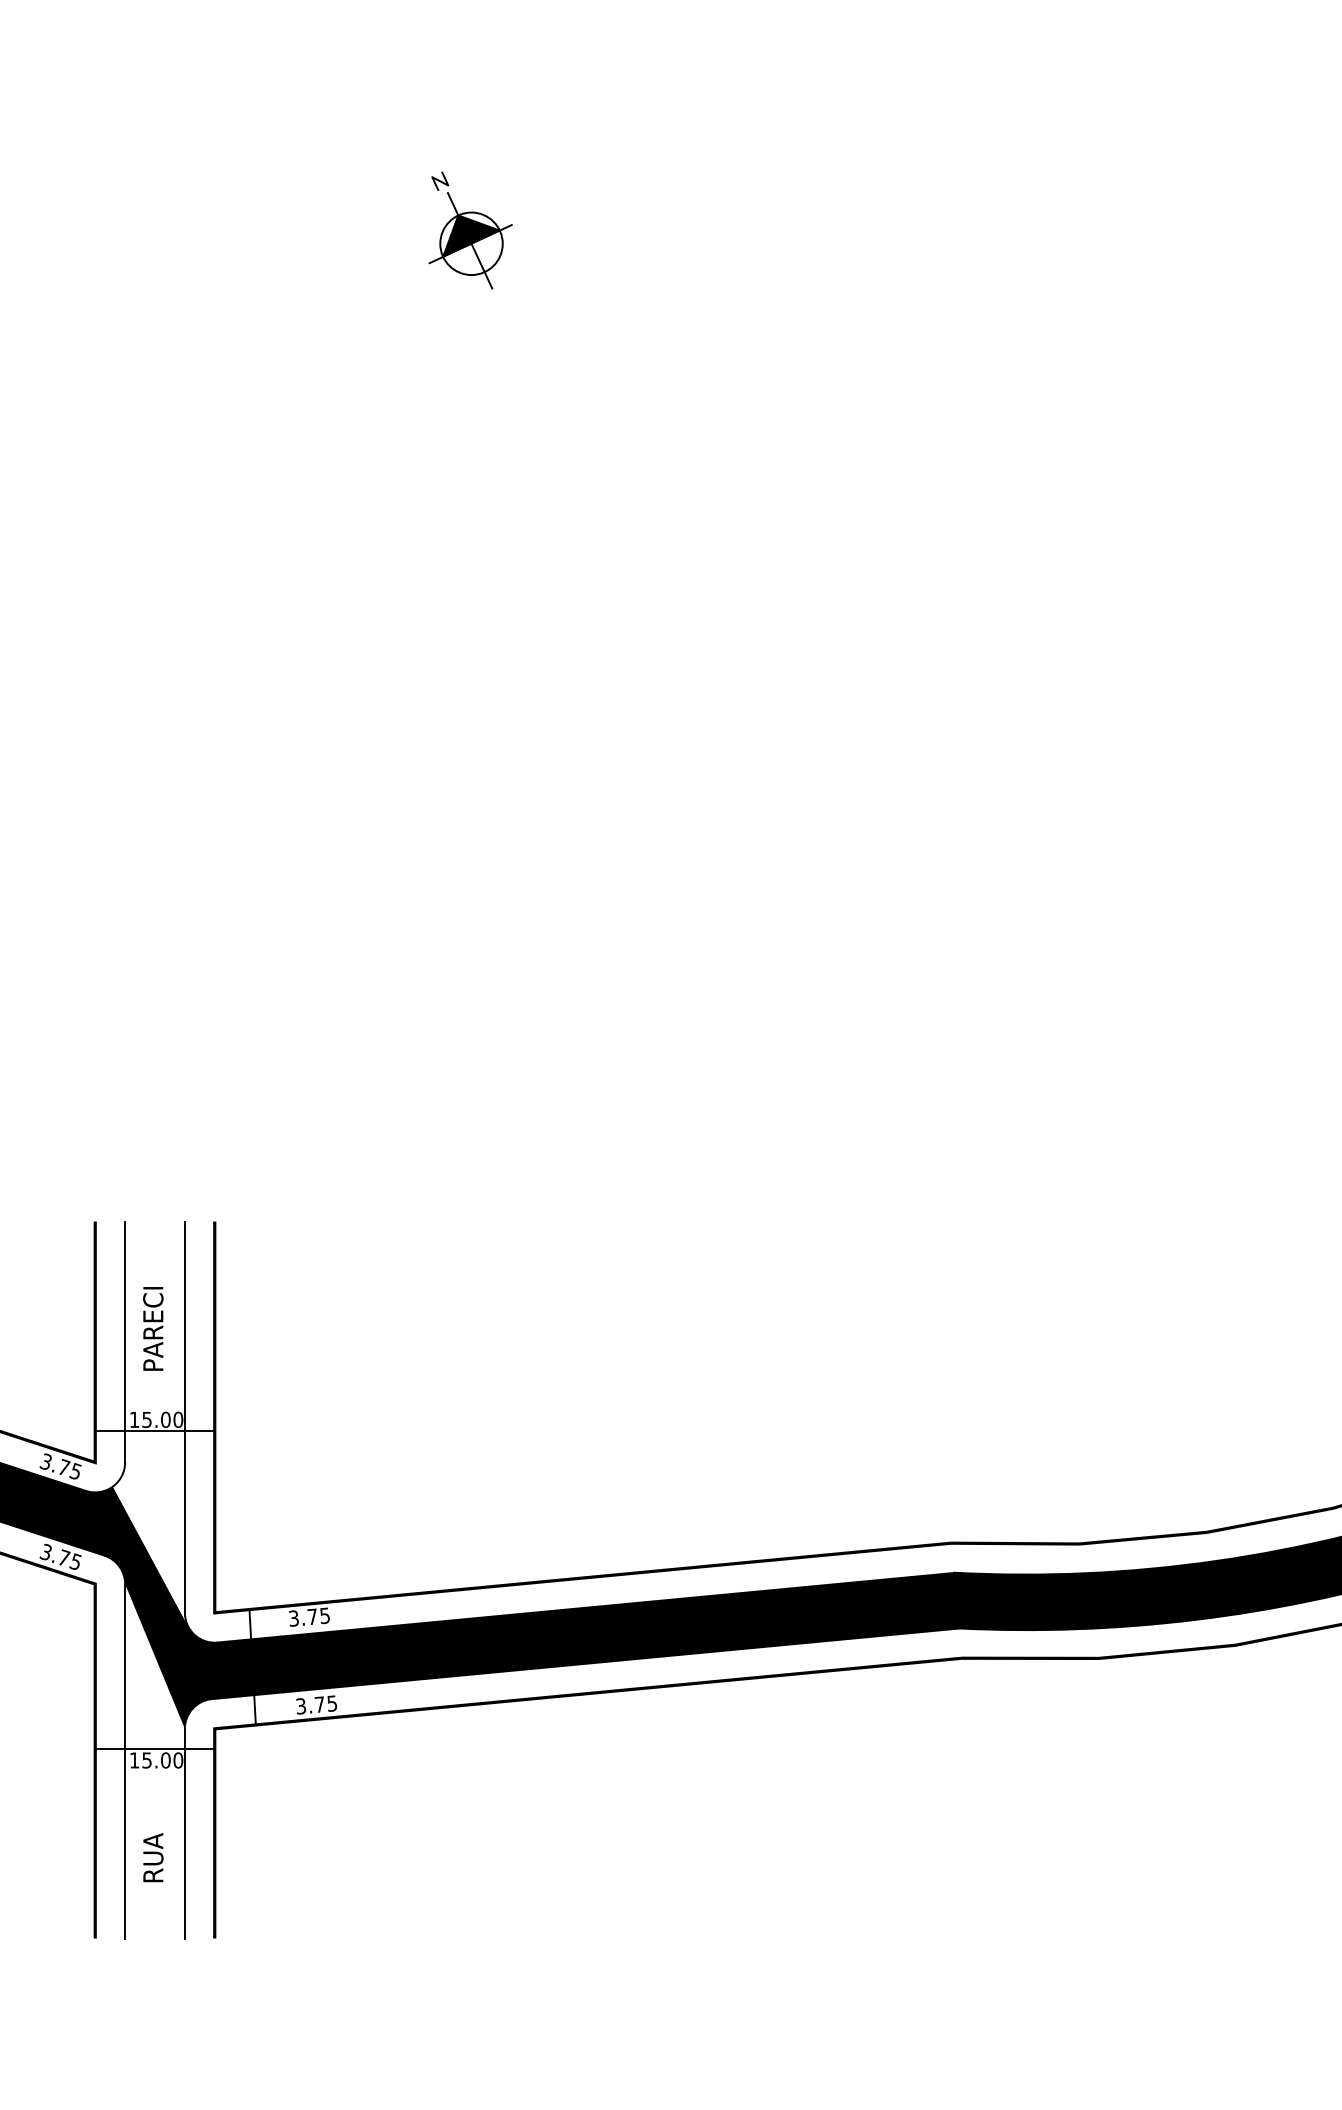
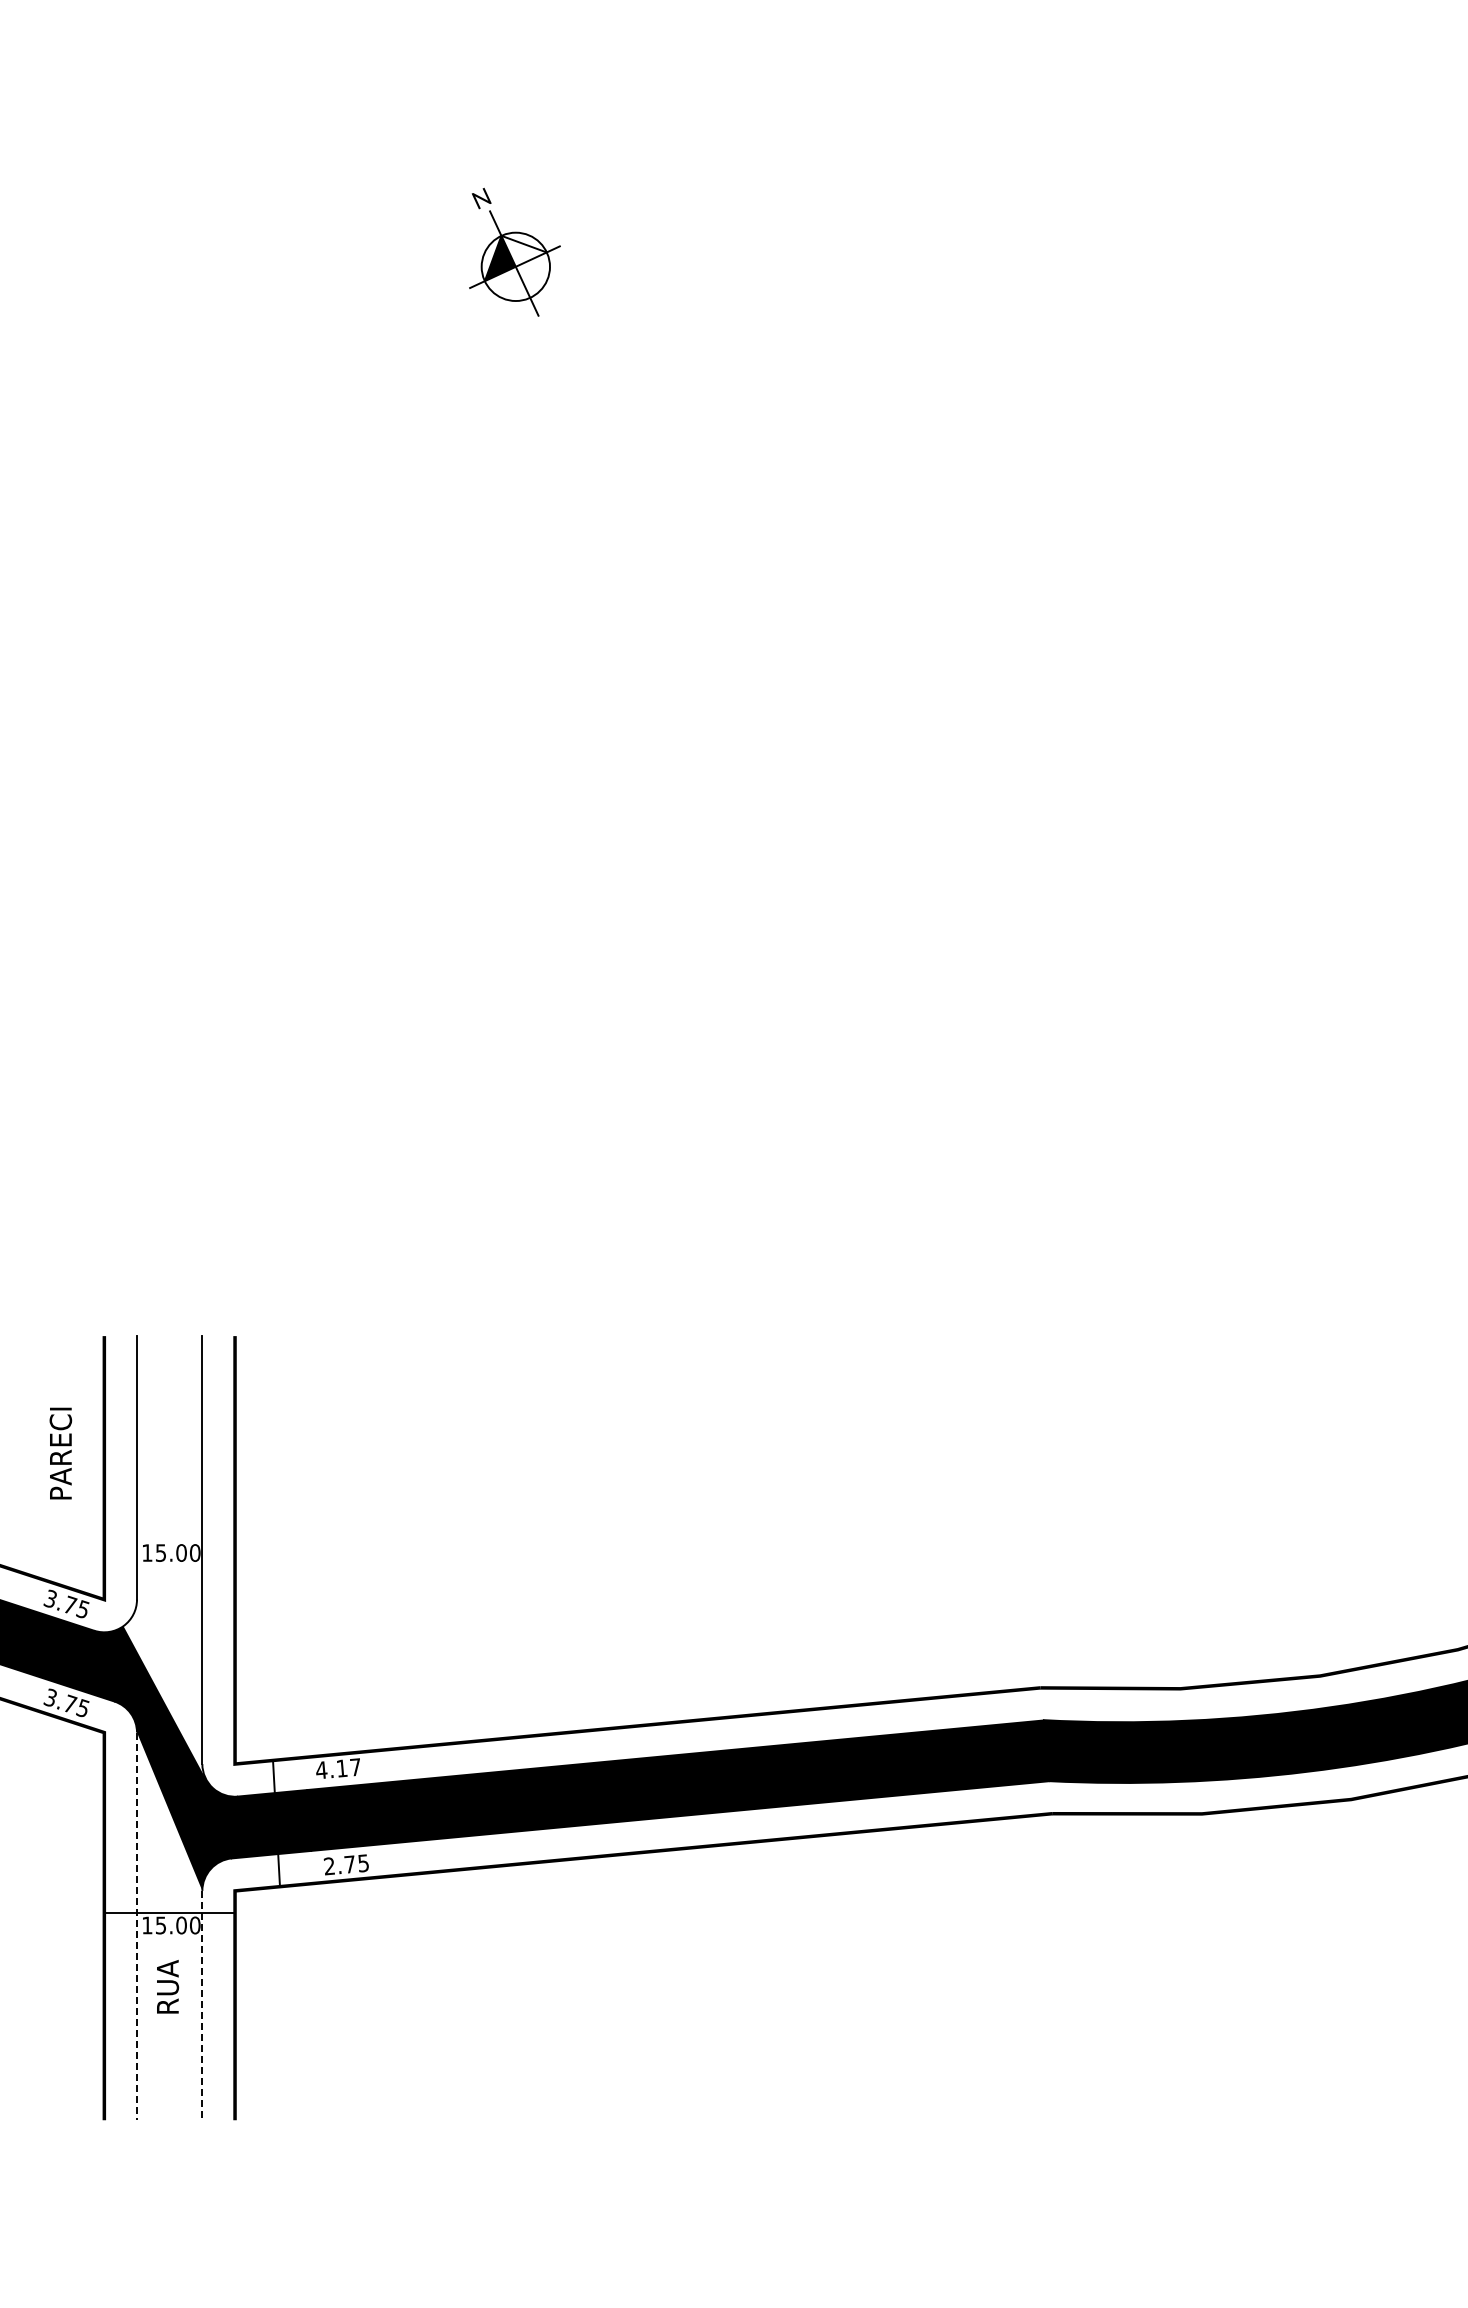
fill: (478, 228) -> (523, 250), removed
text: (152, 1328) -> (60, 1453), moved
line: (154, 1431) -> (169, 1565), removed
text: (309, 1616) -> (338, 1768), 3.75 -> 4.17
text: (300, 1706) -> (328, 1866), 3.75 -> 2.75
line: (125, 1761) -> (137, 1926), solid -> dashed
line: (184, 1833) -> (202, 2005), solid -> dashed
text: (153, 1857) -> (168, 1986), moved

